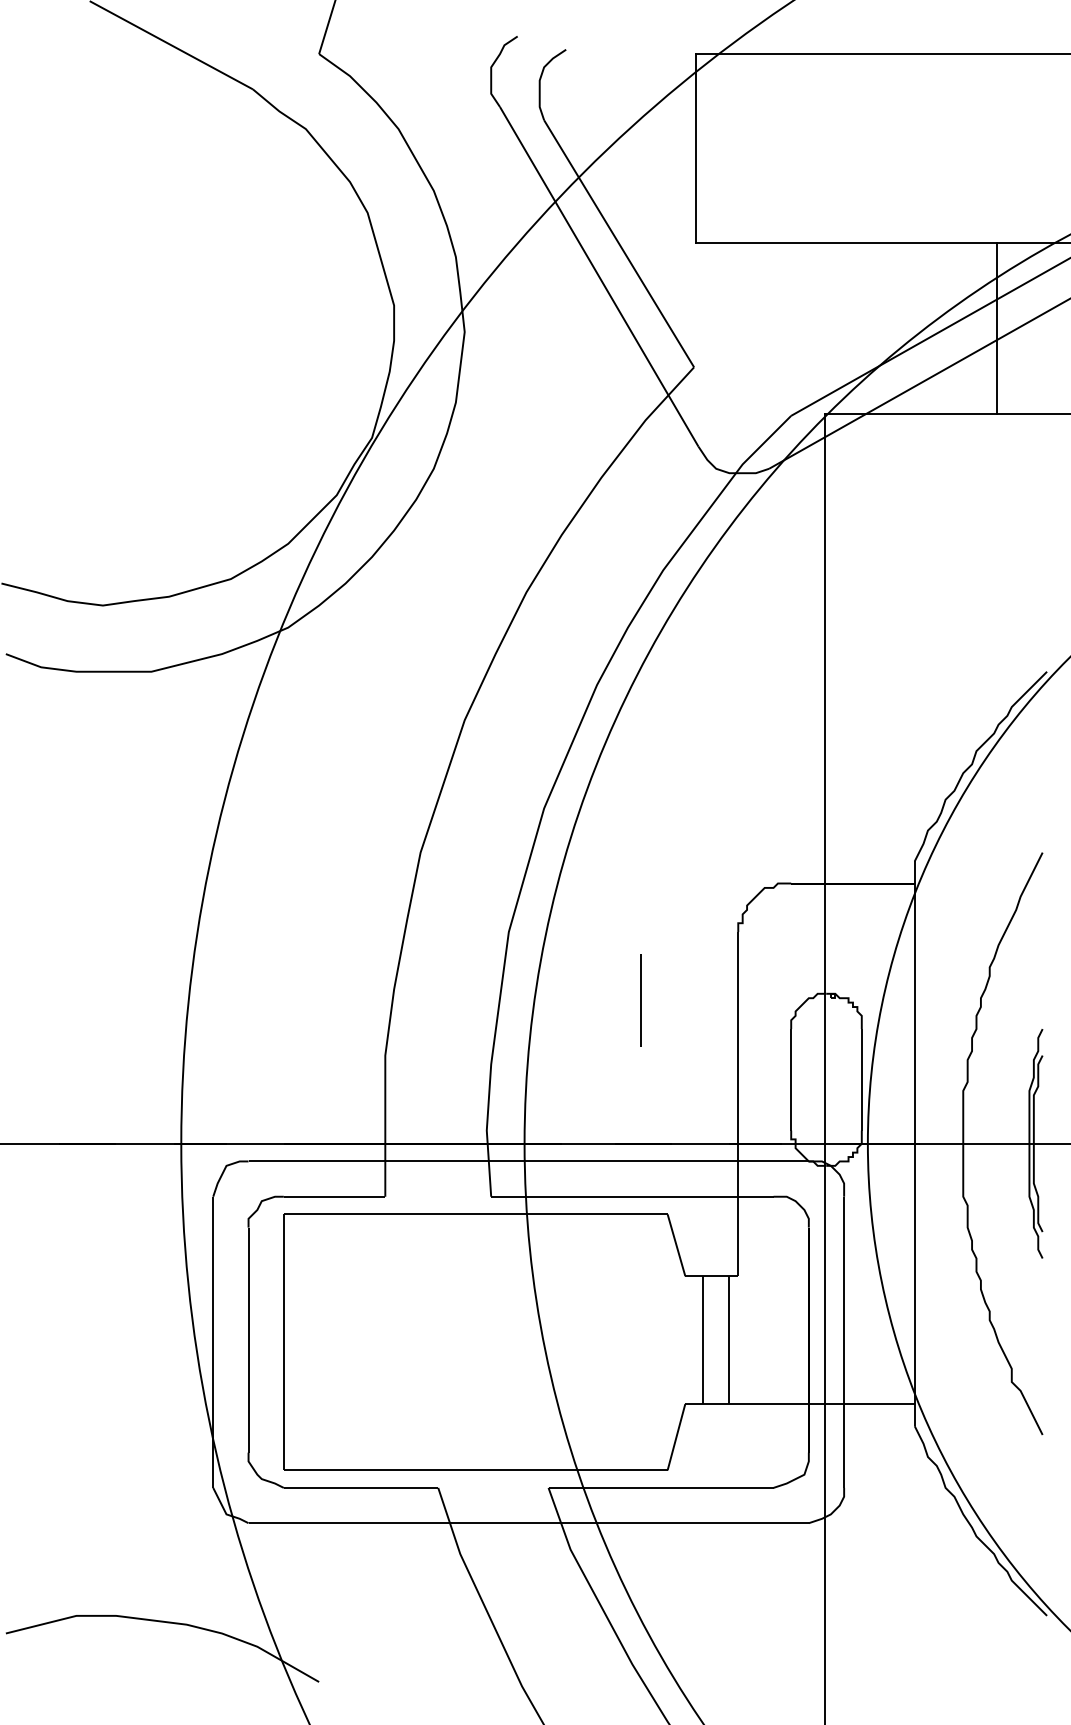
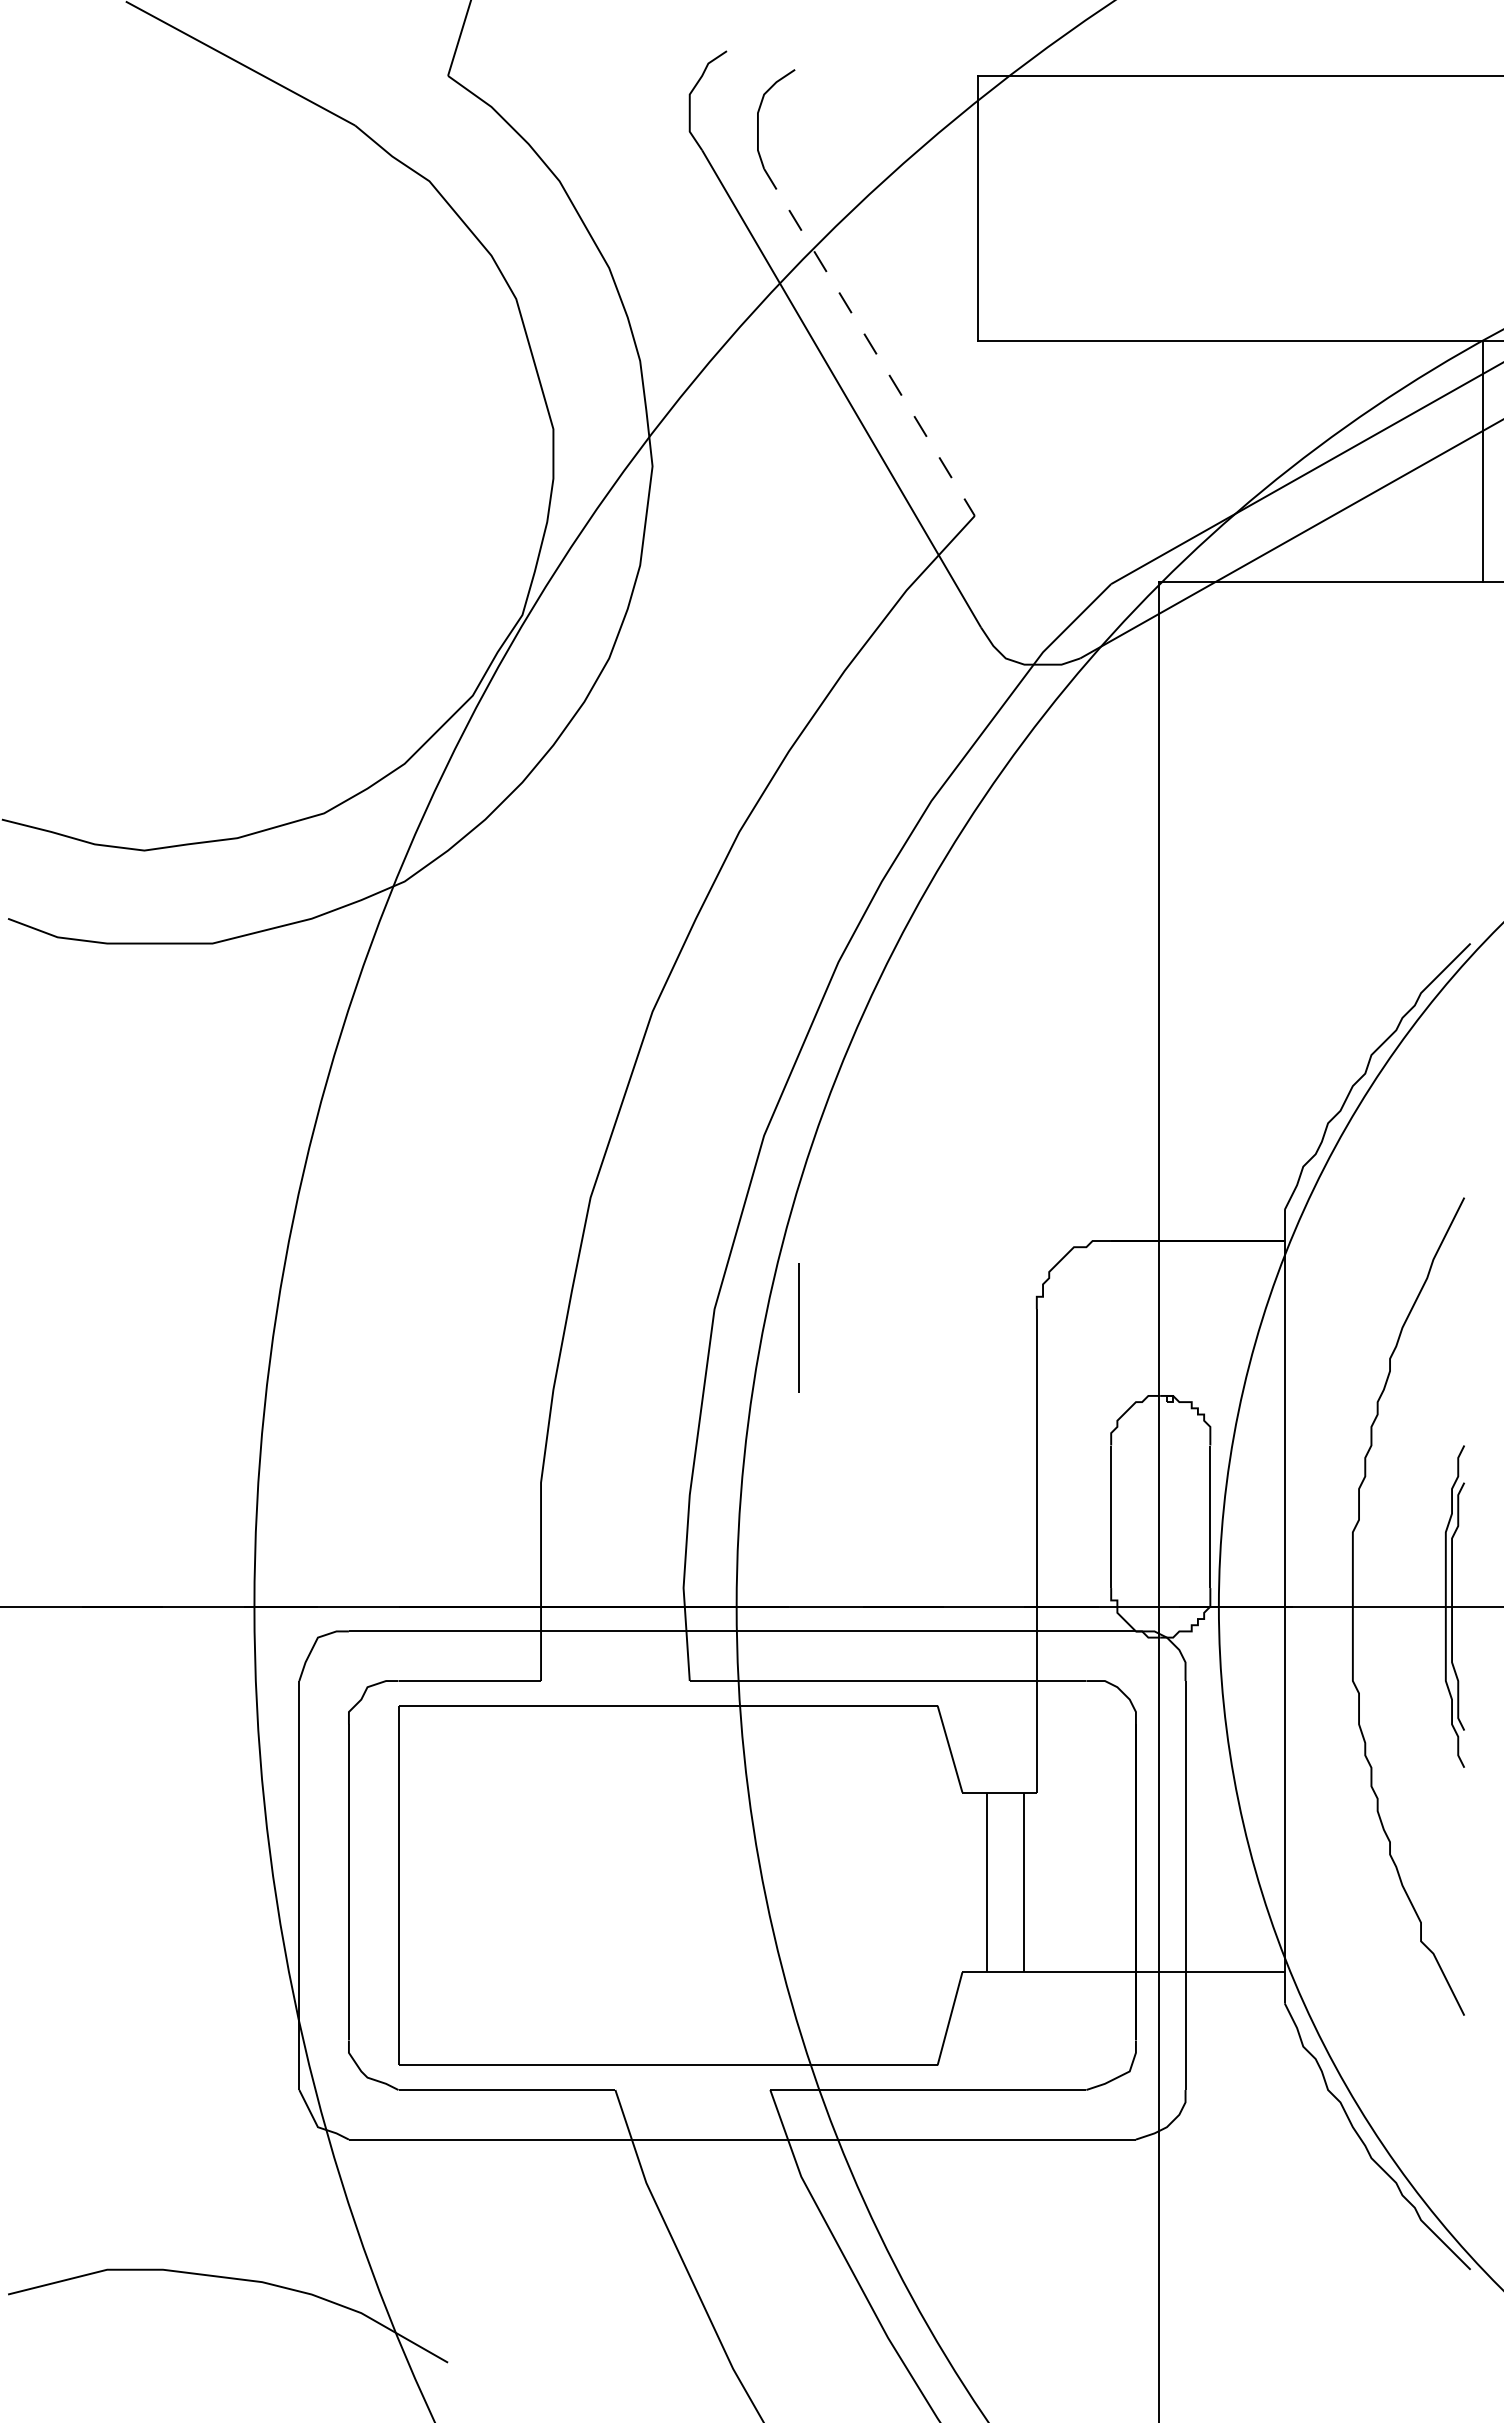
line: (619, 243) -> (869, 342), solid -> dashed
line: (996, 327) -> (1482, 460), moved
line: (640, 999) -> (798, 1327), moved

